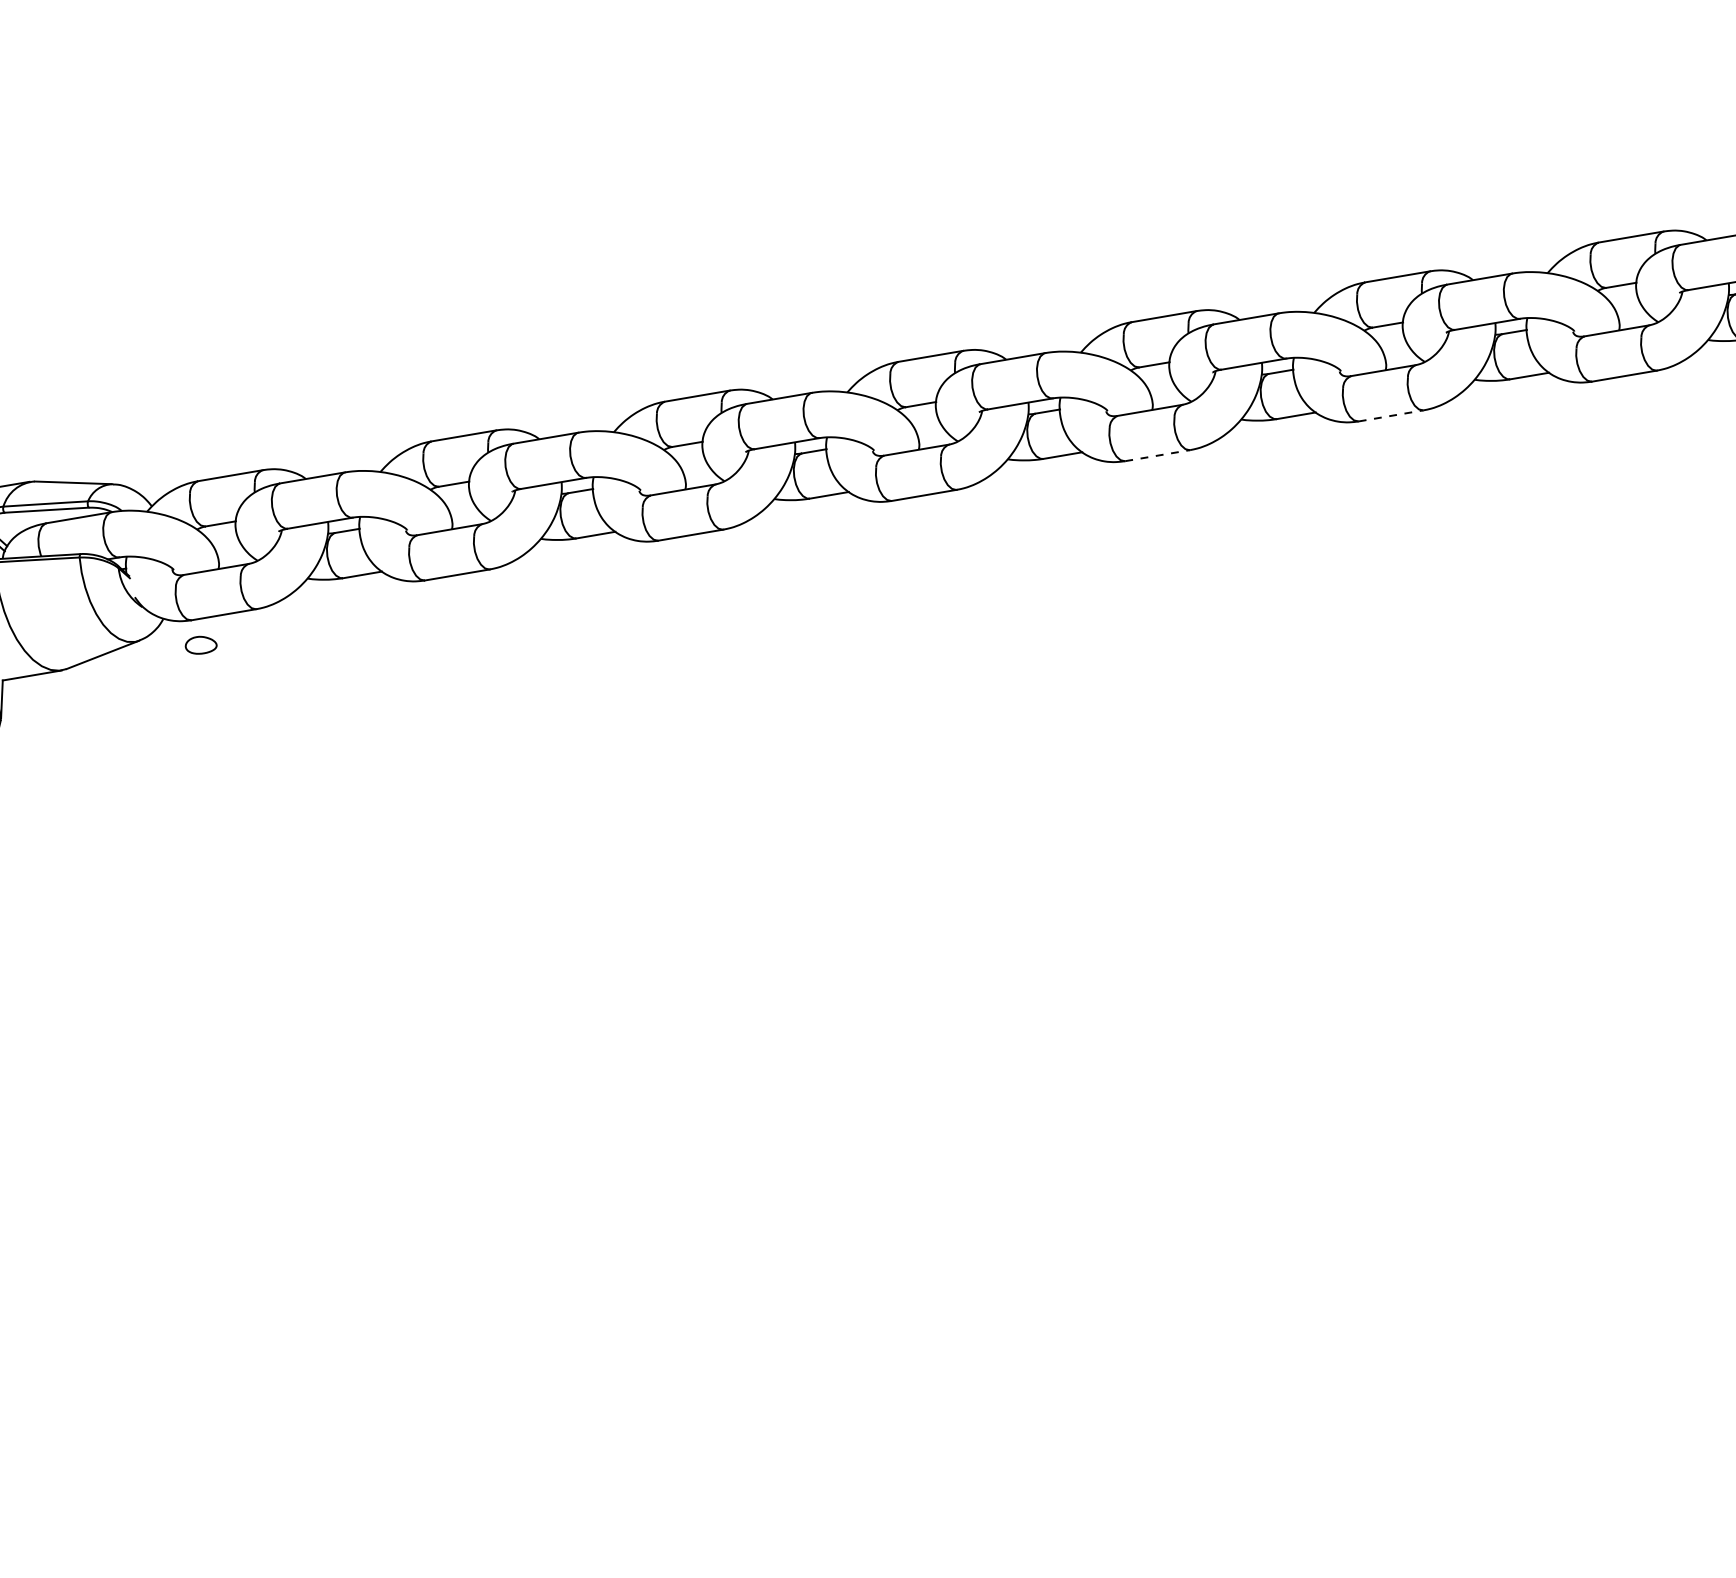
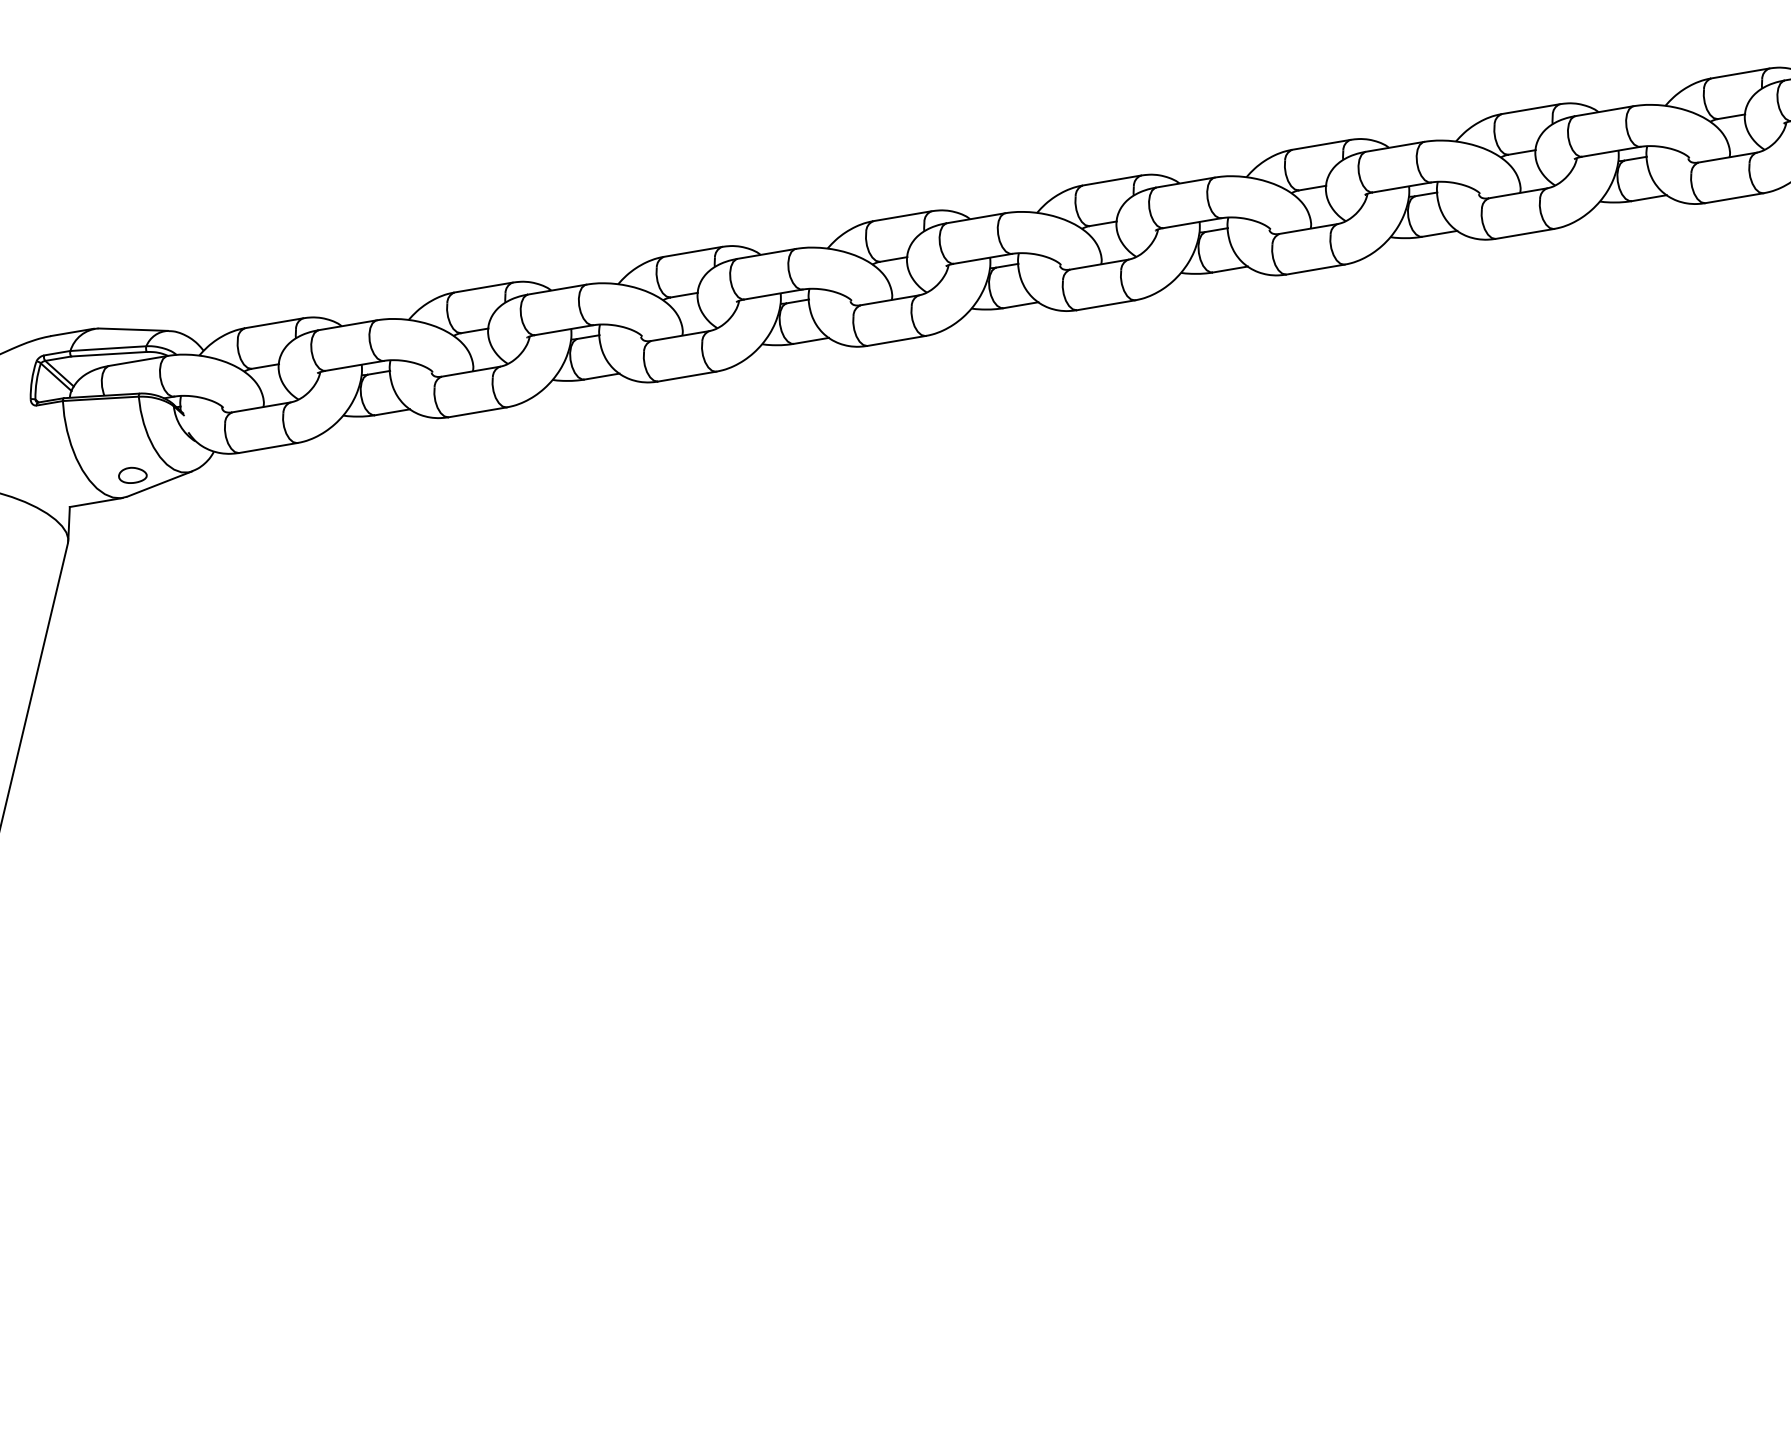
line: (1391, 415) -> (1315, 269), dashed -> solid
line: (1158, 455) -> (1106, 305), dashed -> solid
part: (200, 644) -> (132, 474), moved

